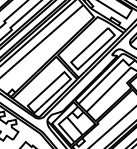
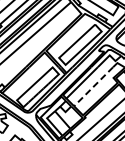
line: (106, 91) -> (93, 86), solid -> dashed

